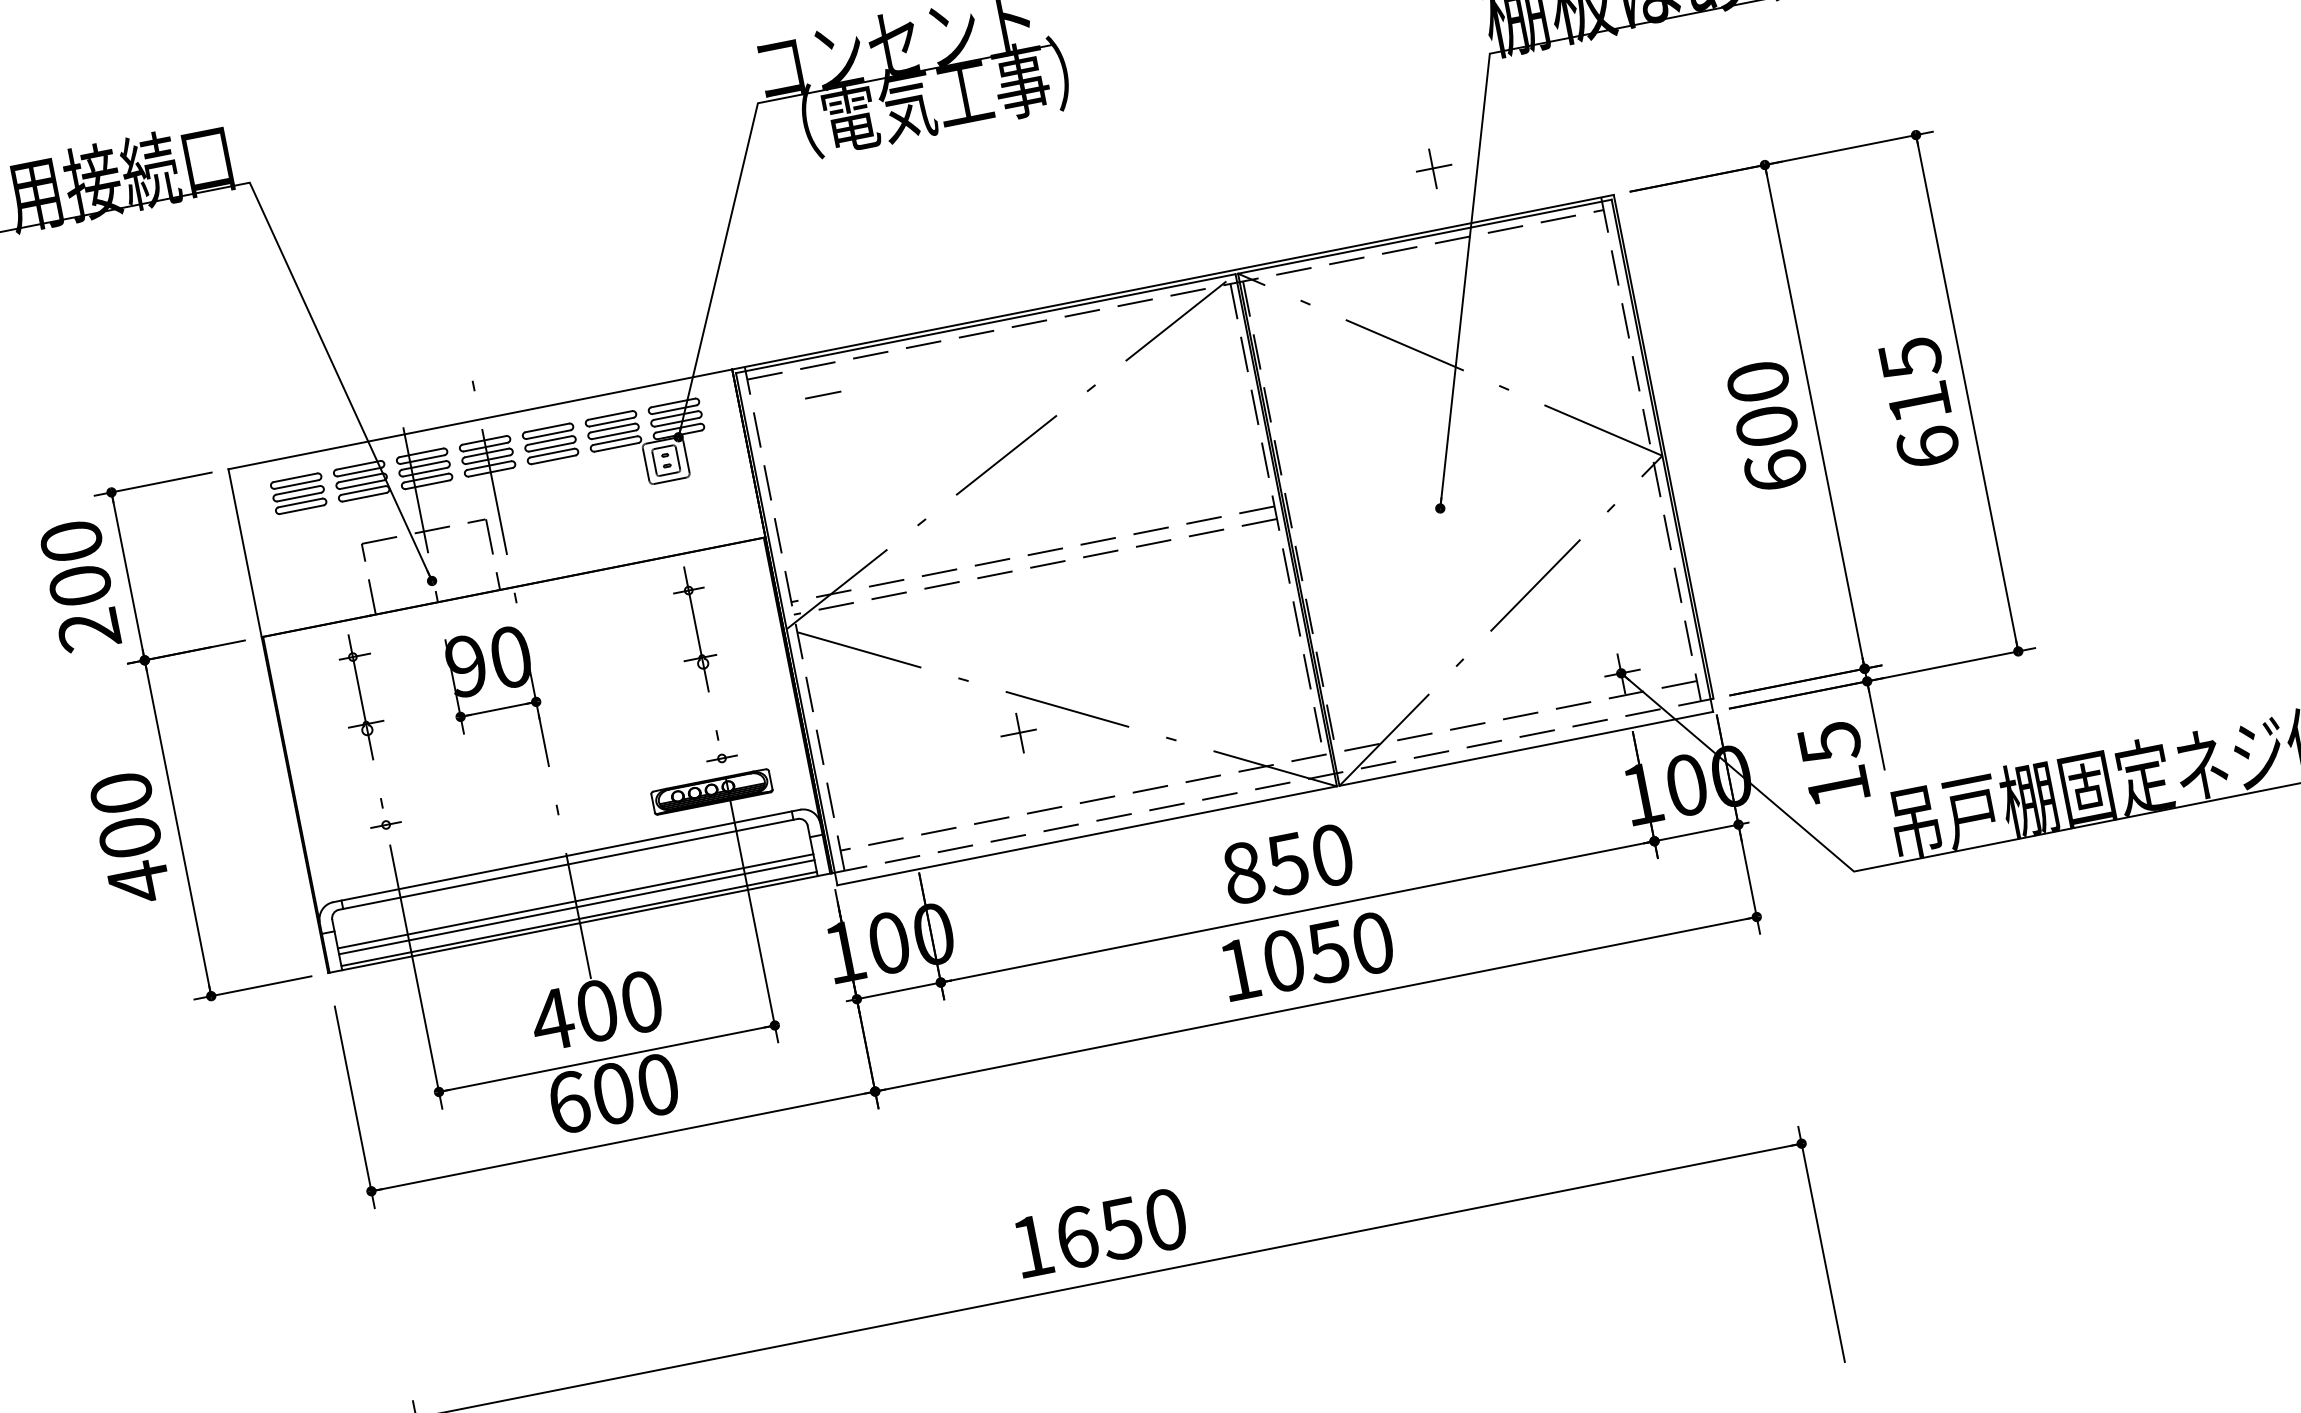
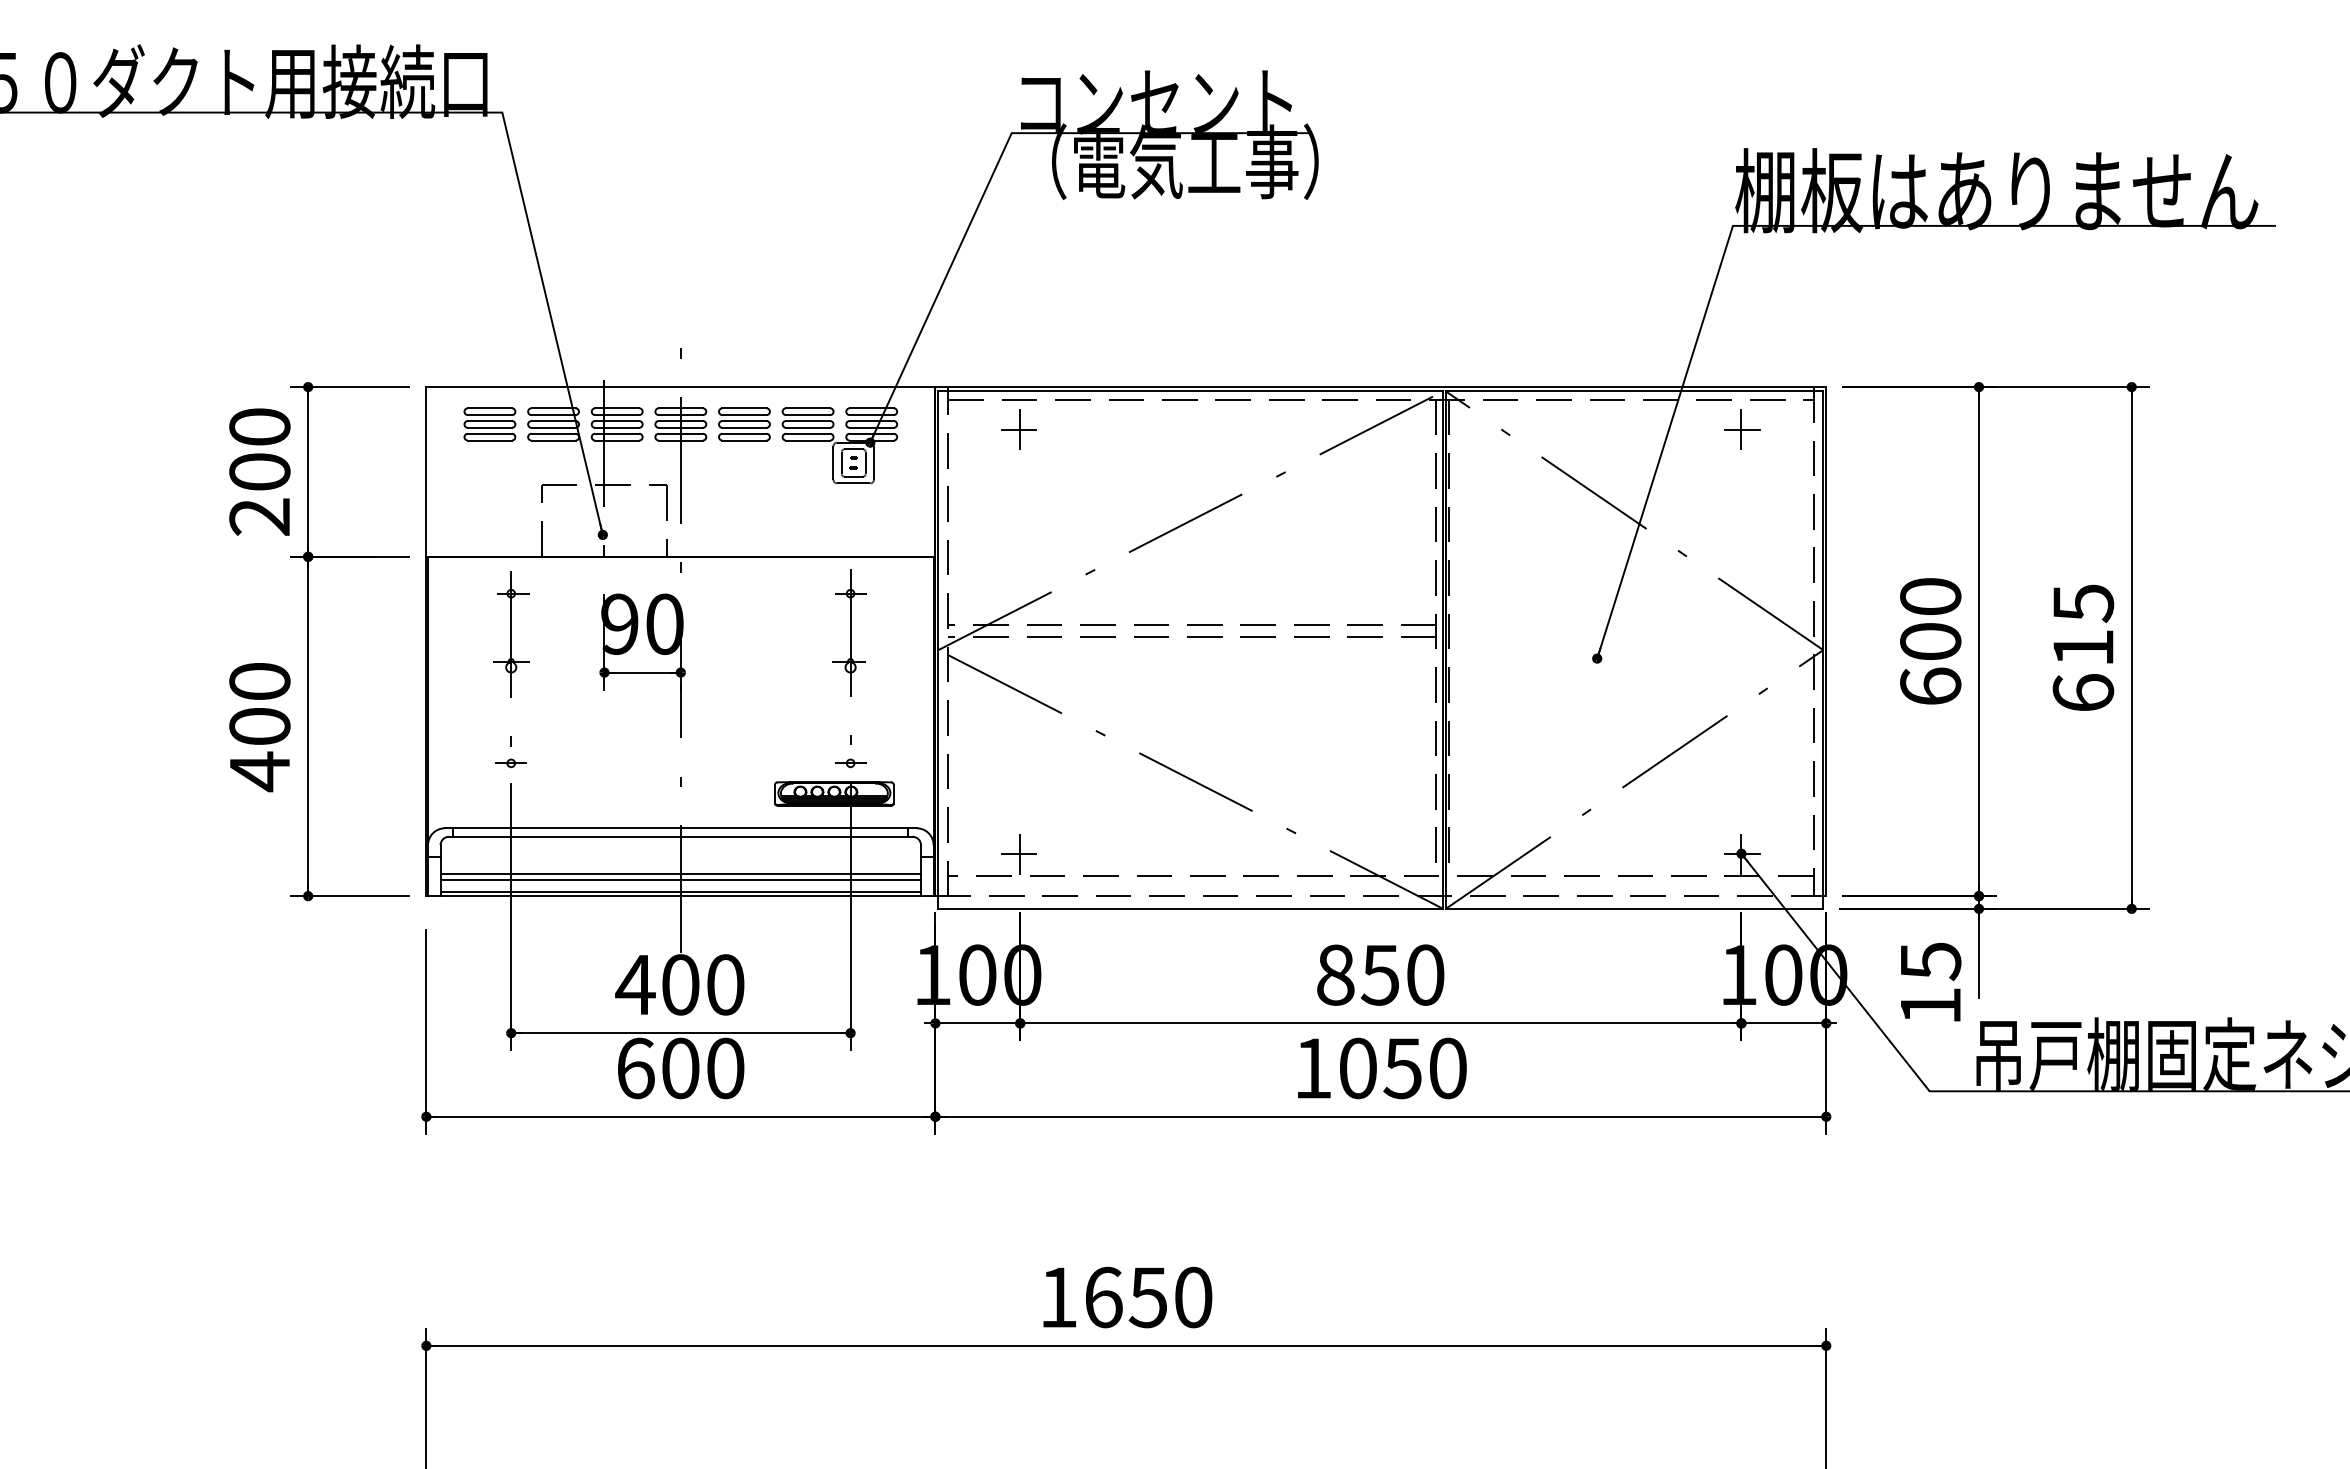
part: (1433, 168) -> (1742, 429), moved
line: (824, 394) -> (1020, 429), added
part: (1018, 733) -> (1018, 854), moved

